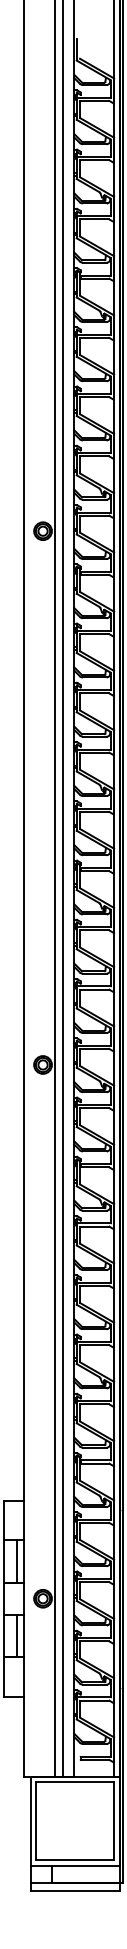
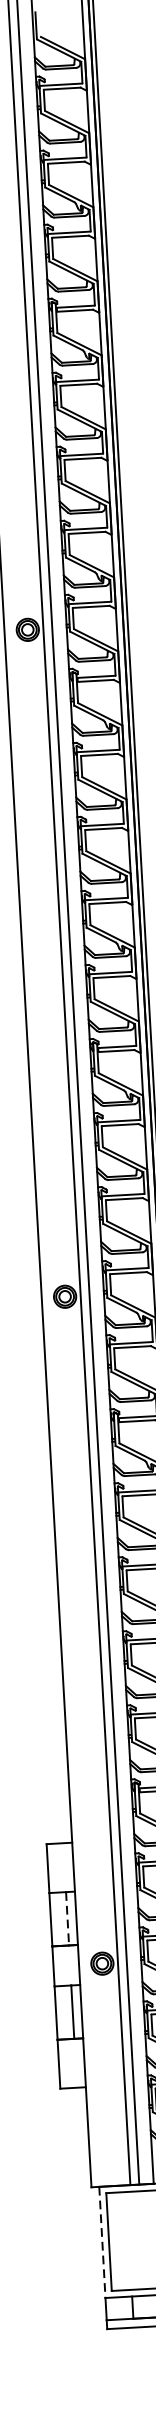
line: (17, 1561) -> (67, 1918), solid -> dashed
line: (30, 1821) -> (102, 2242), solid -> dashed

